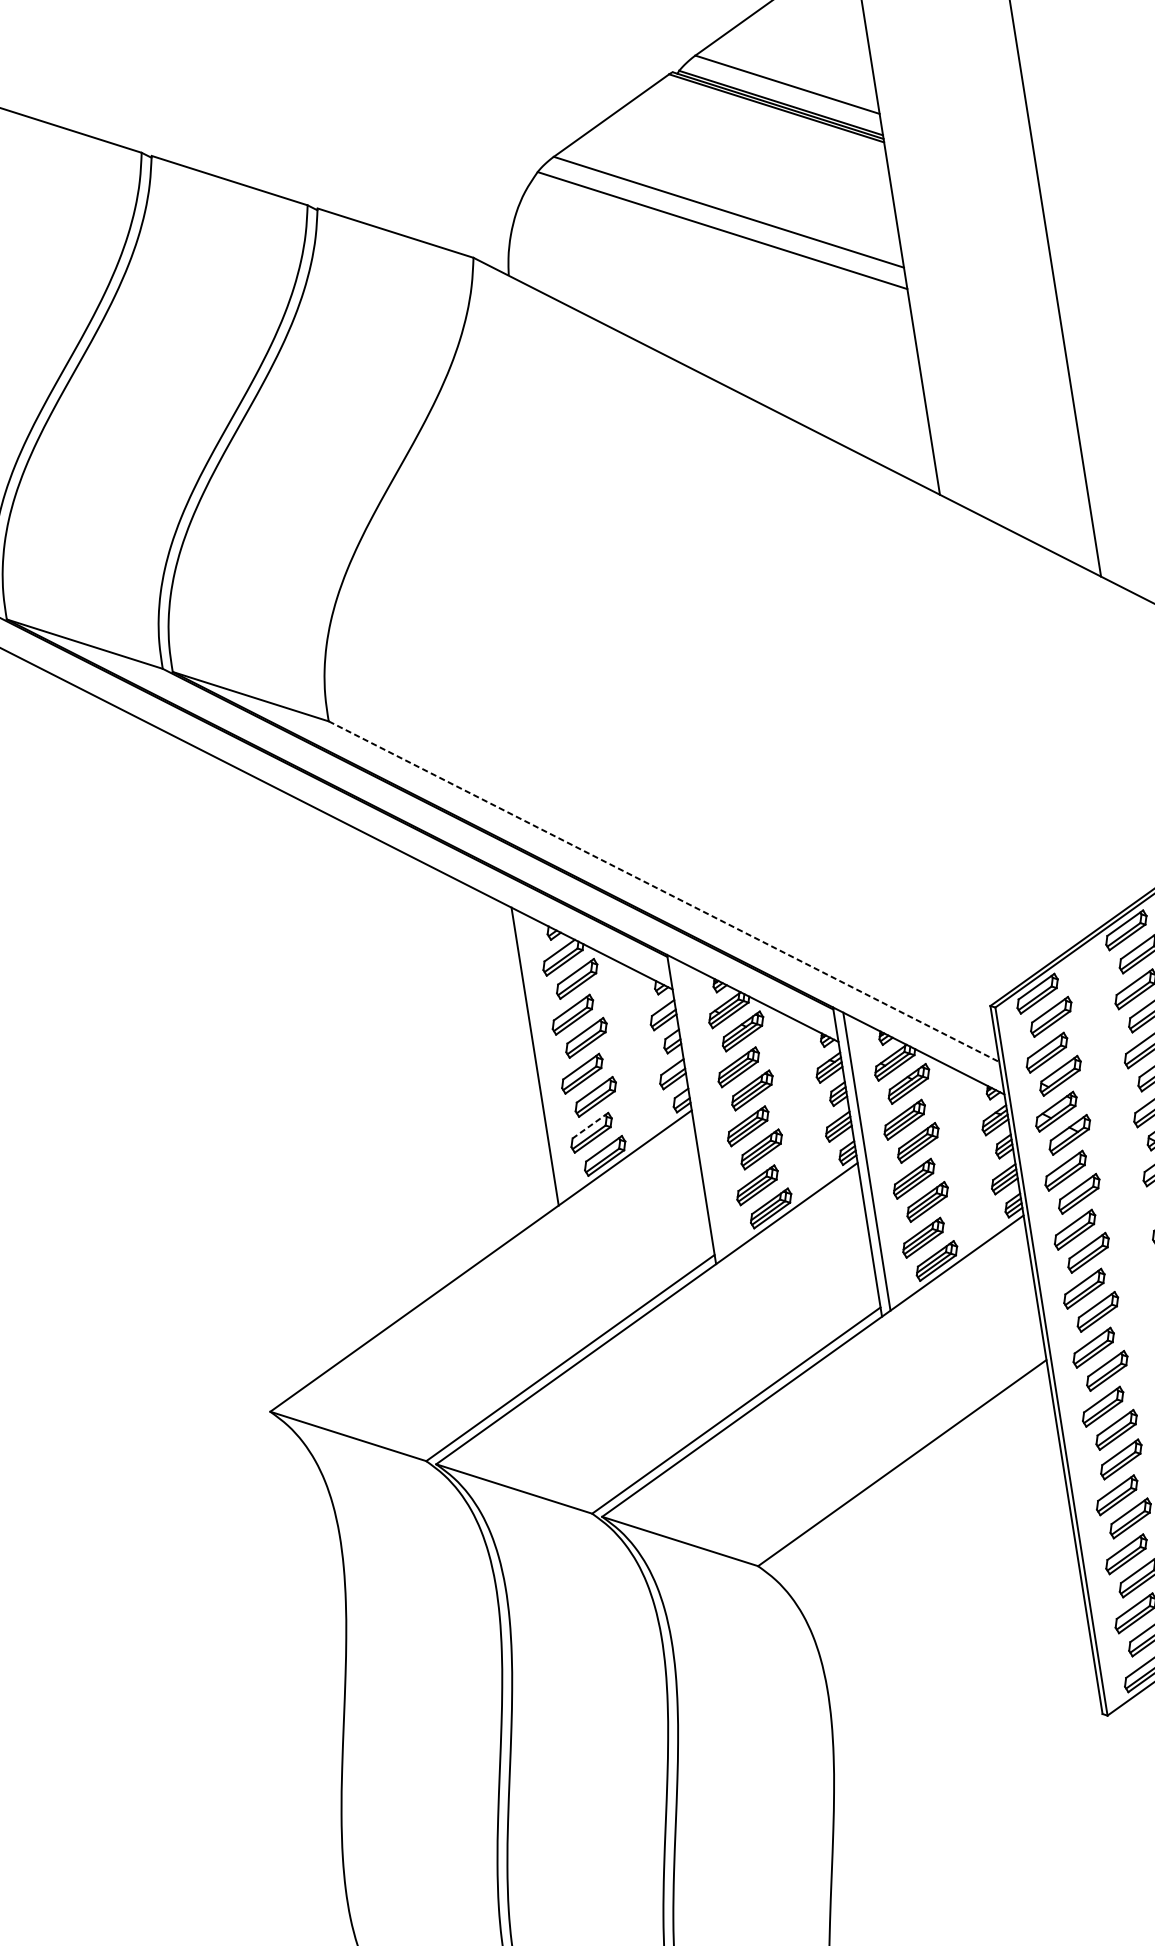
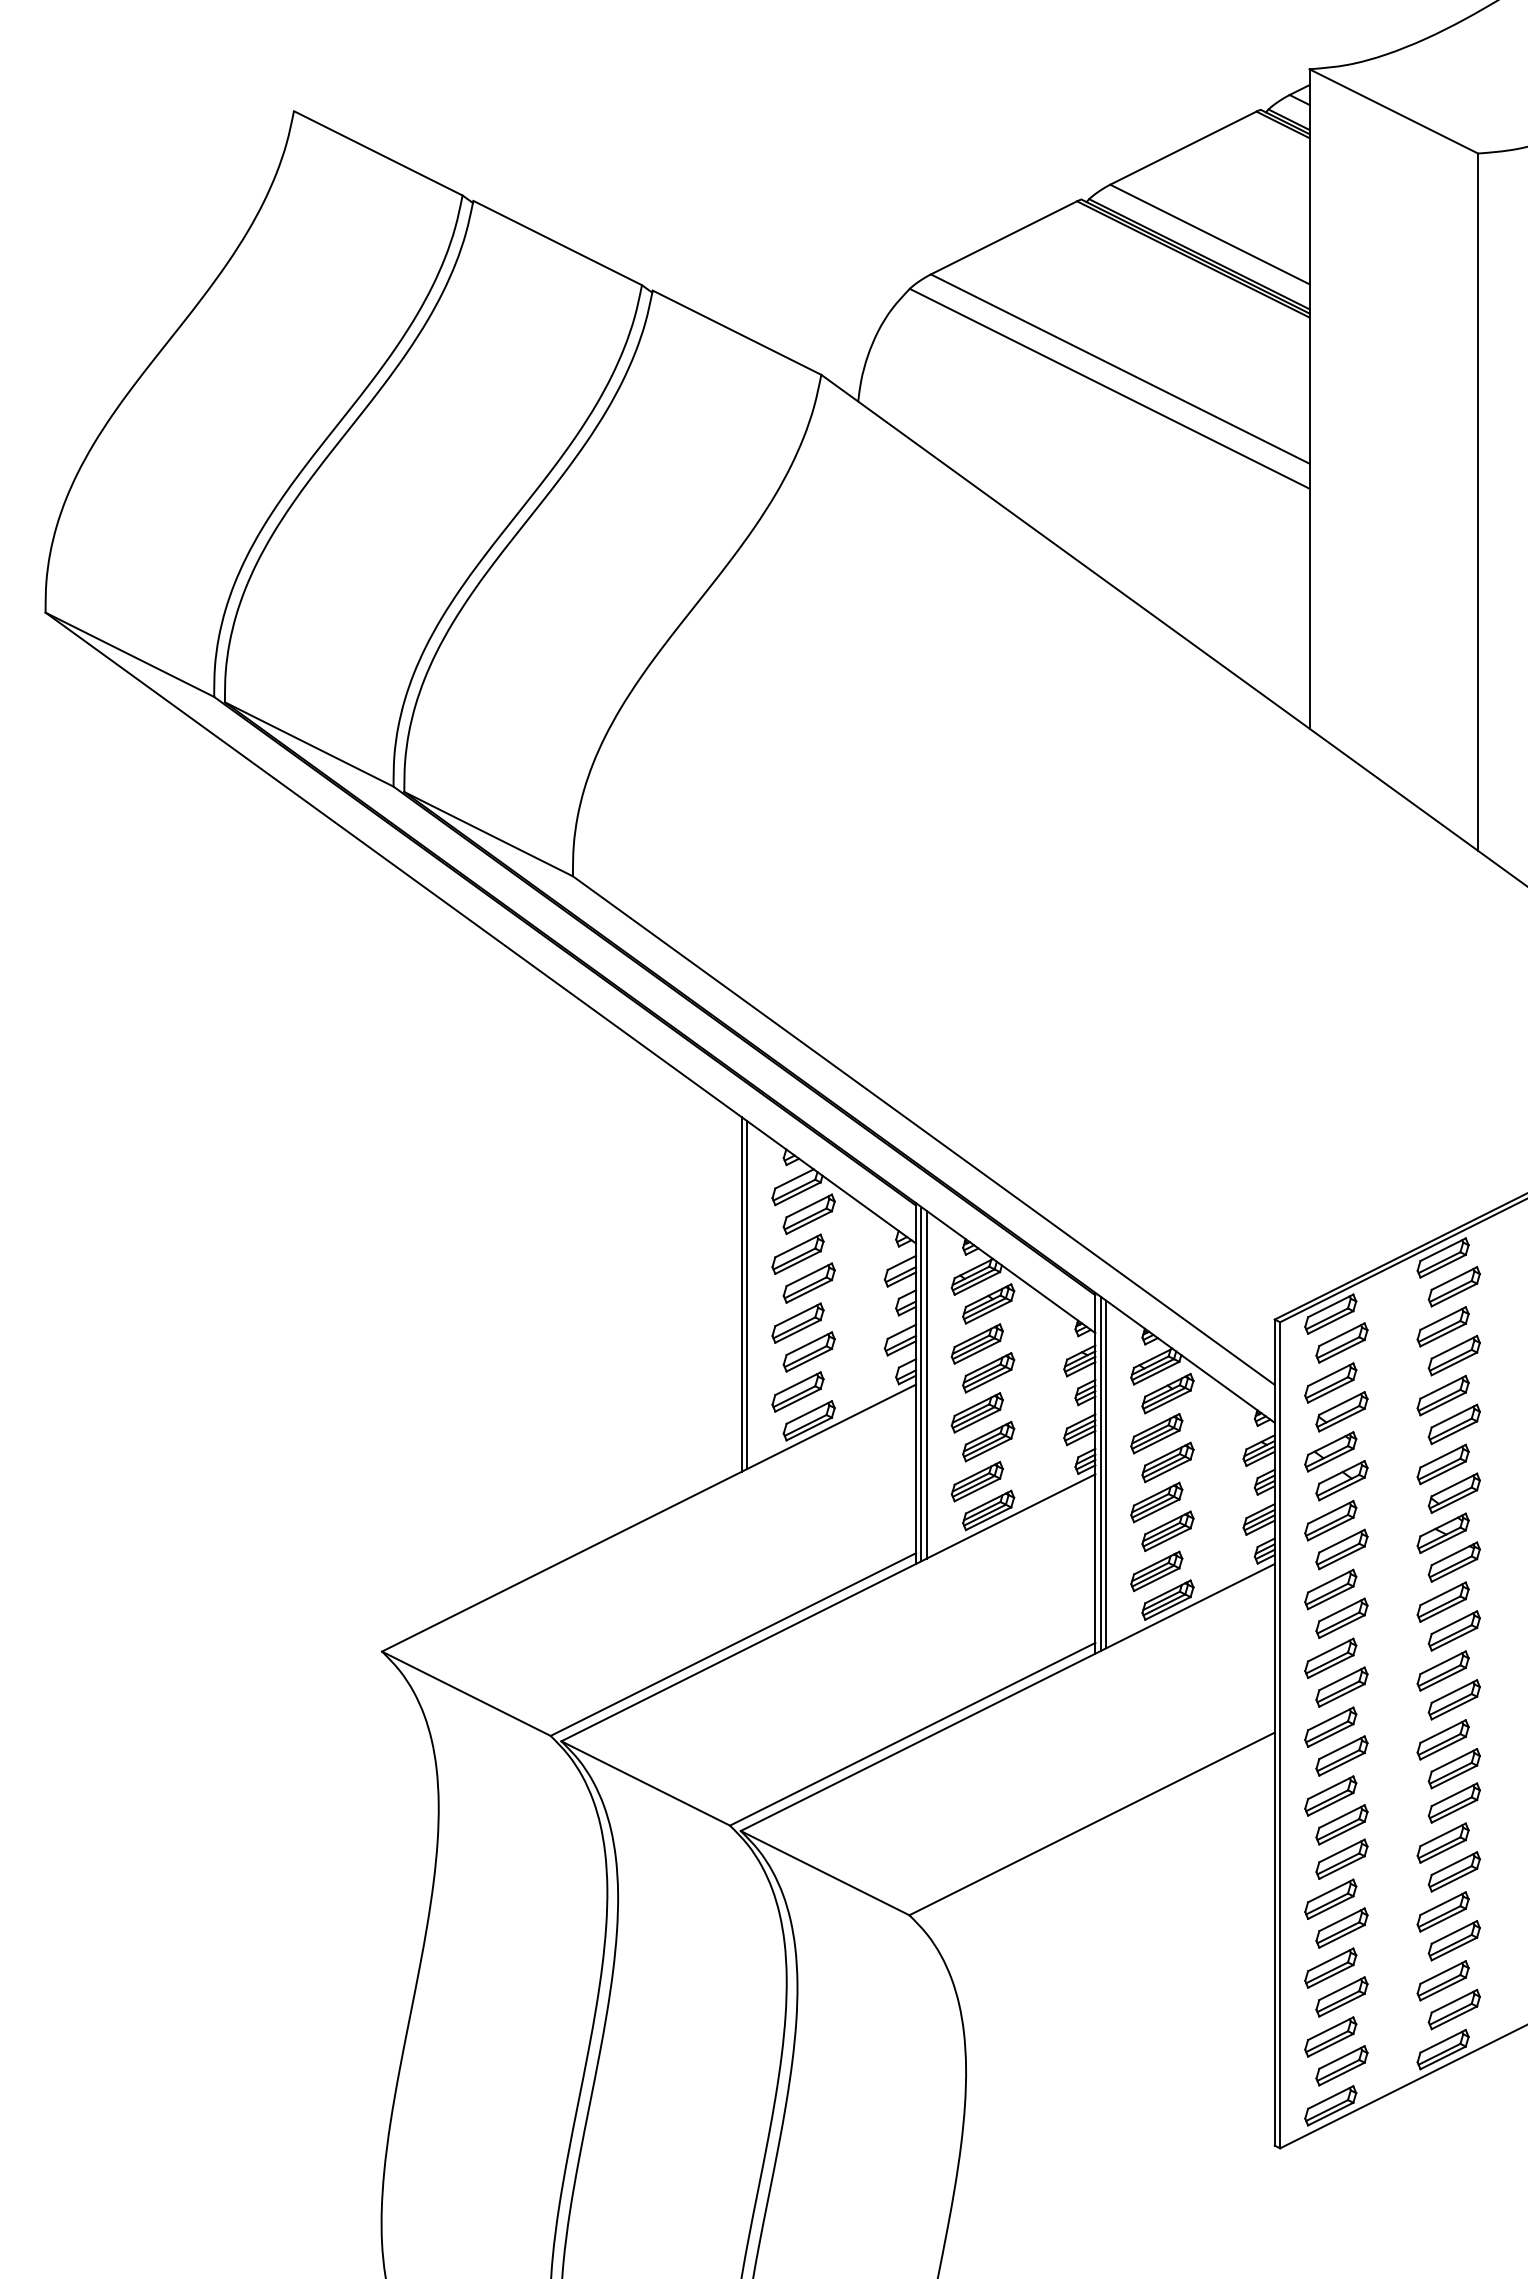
line: (664, 891) -> (924, 1130), dashed -> solid
line: (530, 1056) -> (742, 1294), added
line: (700, 1108) -> (926, 1384), added
line: (696, 1109) -> (921, 1384), added
line: (590, 1125) -> (797, 1383), dashed -> solid
line: (861, 1161) -> (1100, 1473), added

